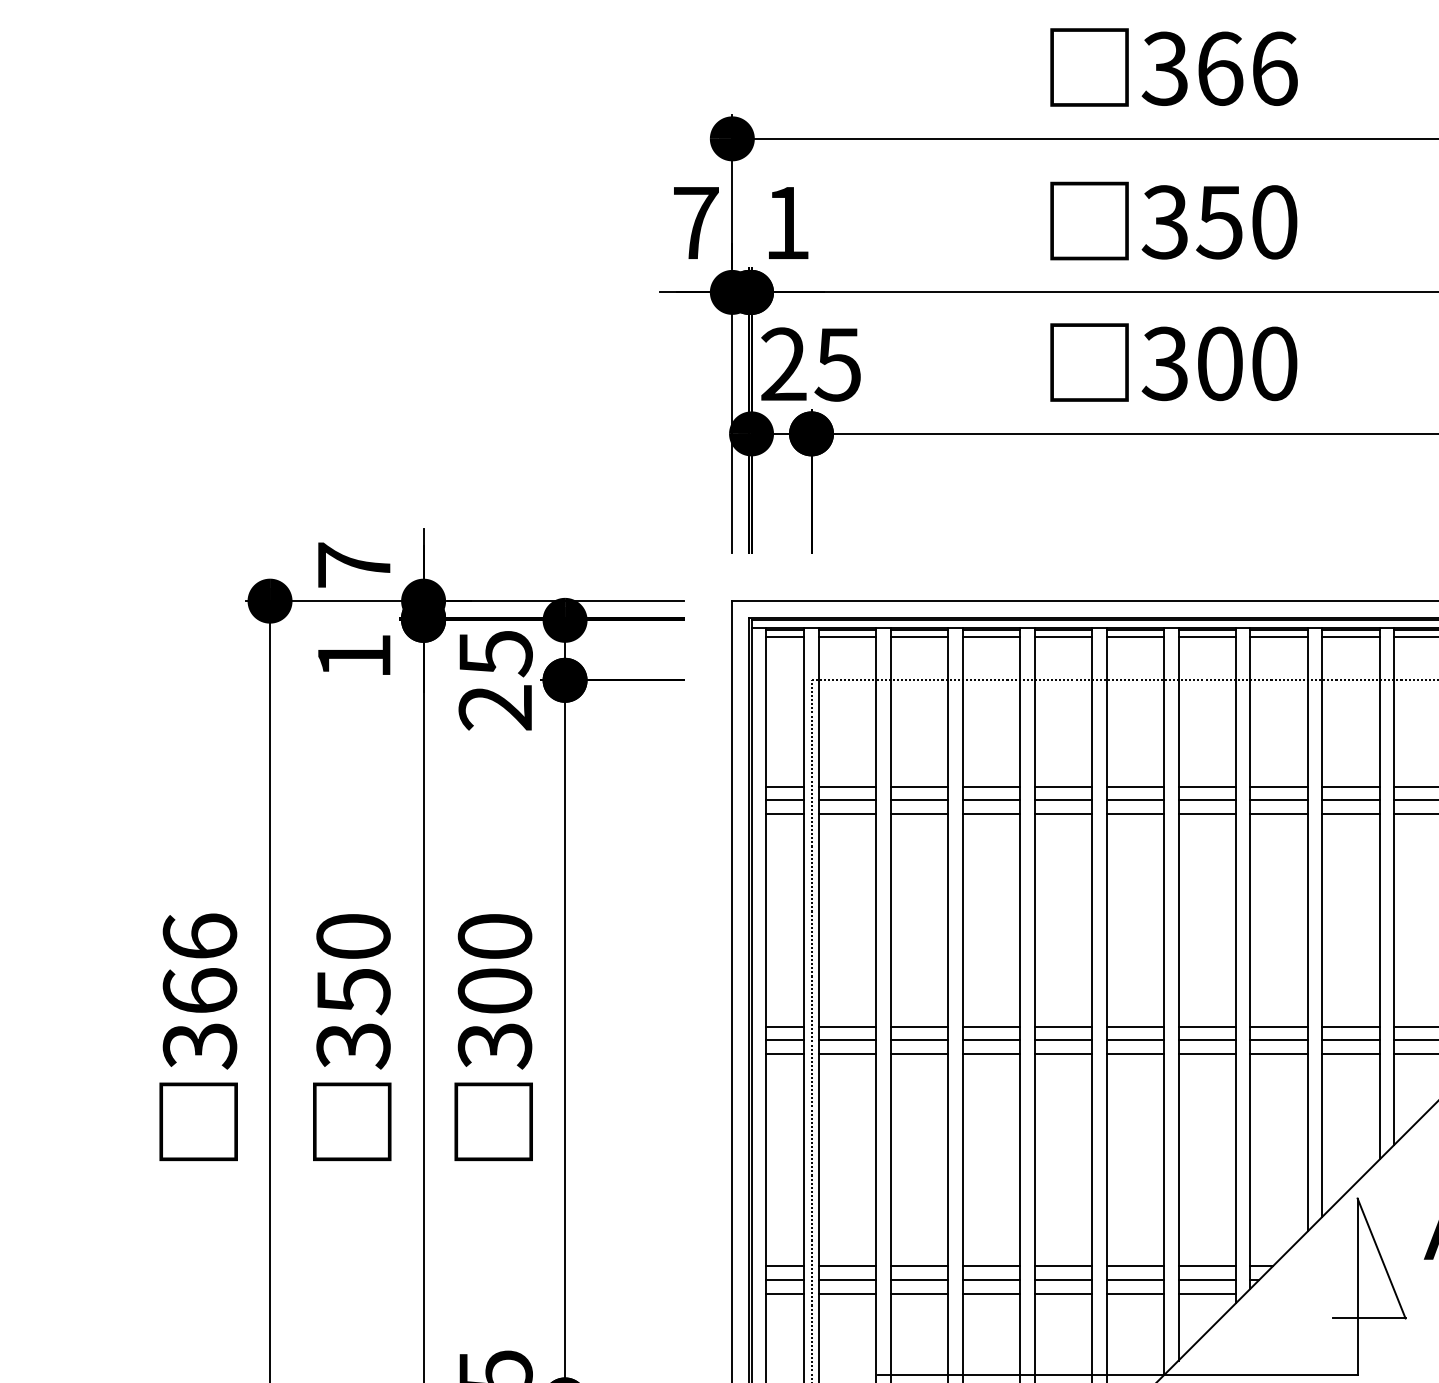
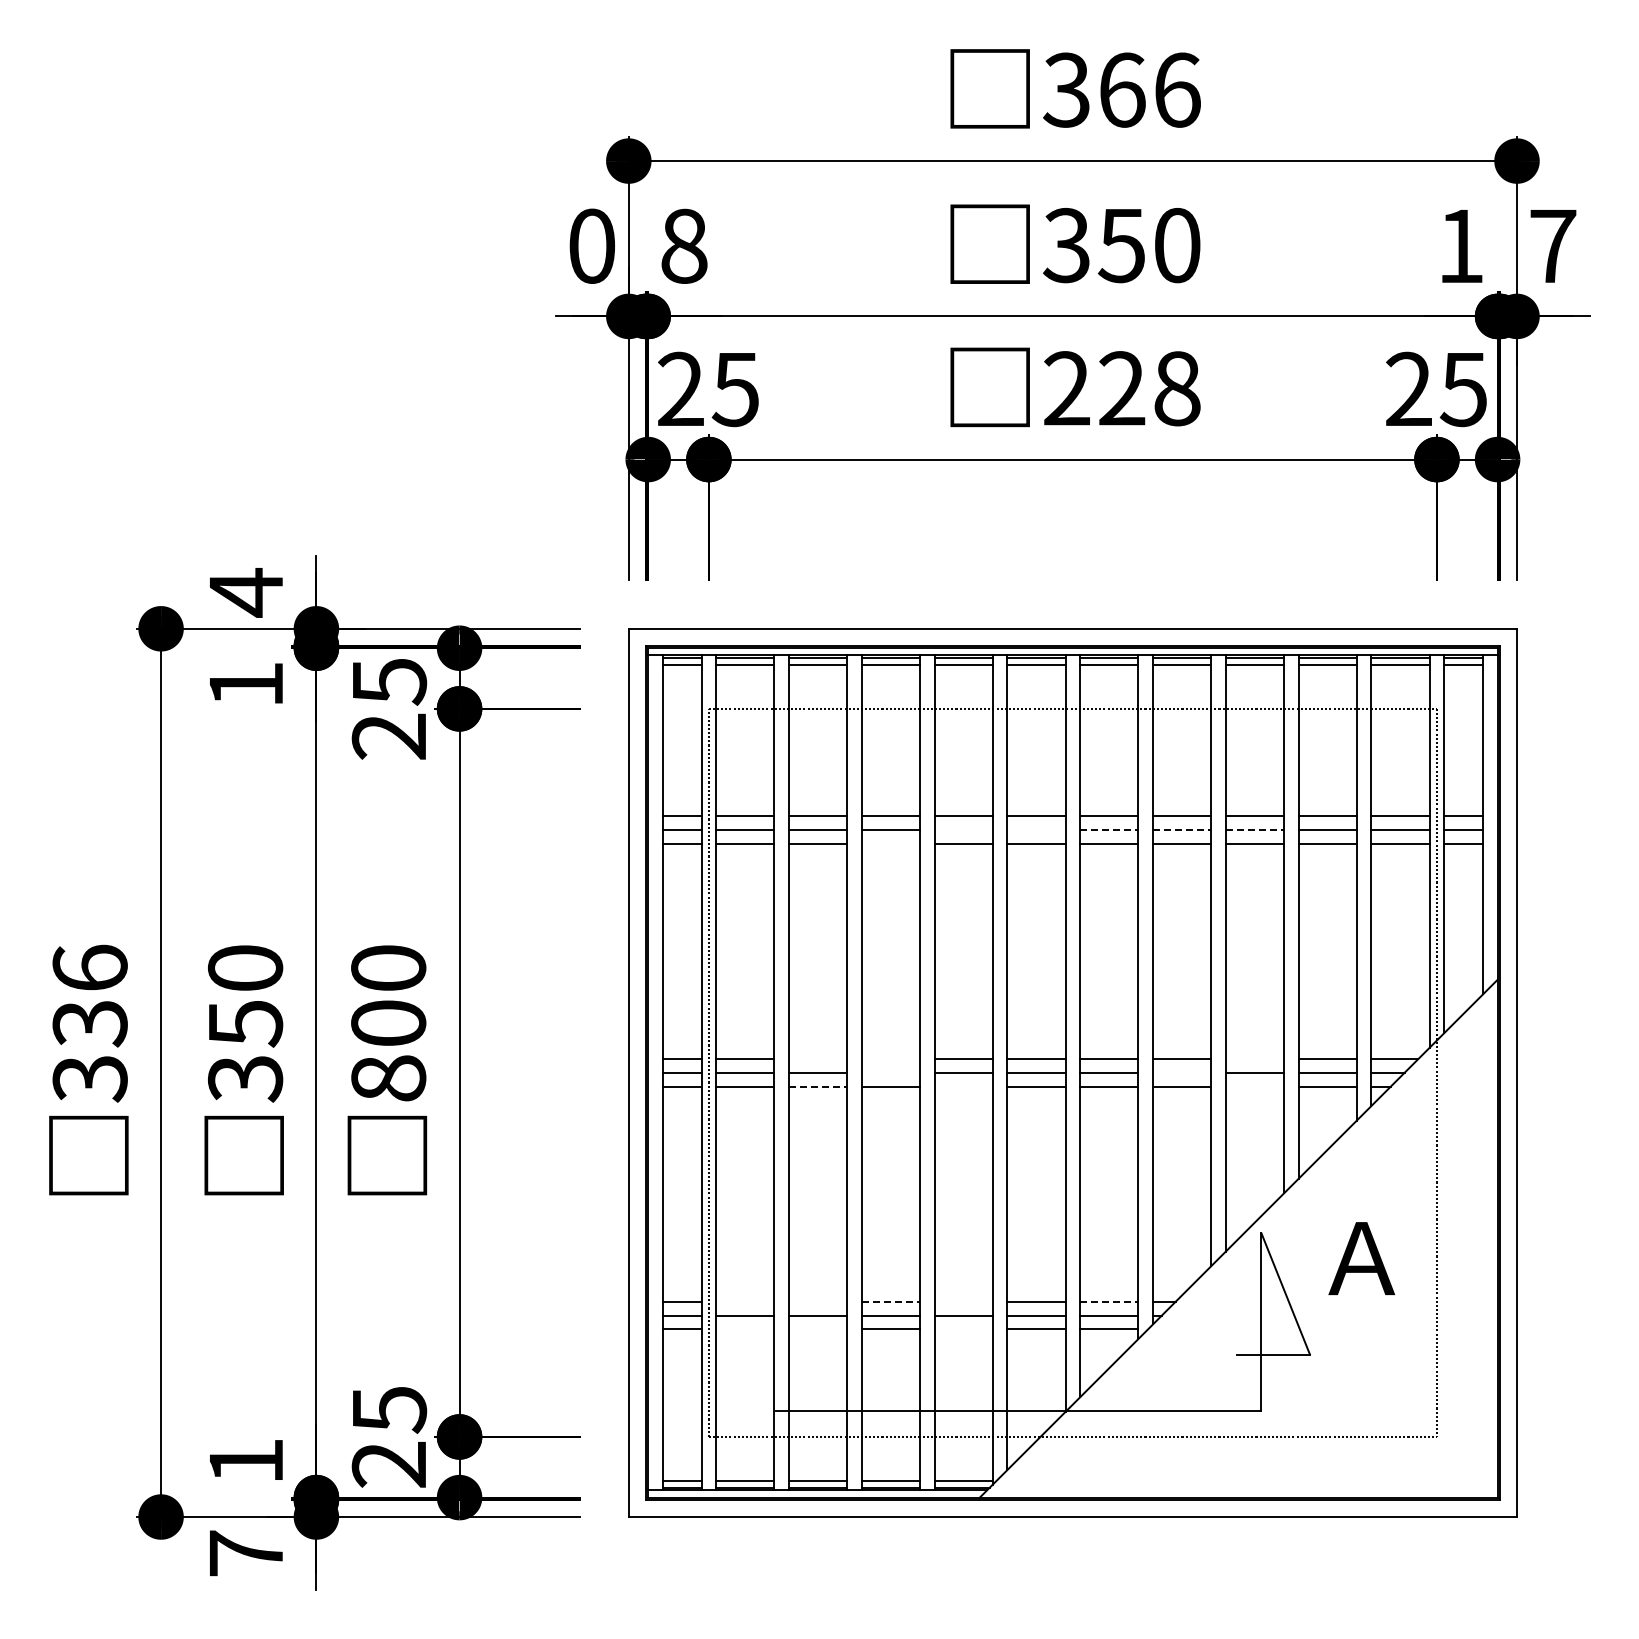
text: (696, 222) -> (592, 245), 7 -> 0
text: (787, 222) -> (684, 245), 1 -> 8
text: (1219, 363) -> (1121, 388), 300 -> 228
text: (354, 565) -> (246, 592), 7 -> 4
line: (1063, 800) -> (963, 830), removed
line: (1135, 800) -> (1036, 830), removed
line: (1207, 800) -> (1109, 830), solid -> dashed
line: (1279, 800) -> (1182, 830), solid -> dashed
line: (1351, 800) -> (1255, 830), solid -> dashed
line: (991, 813) -> (890, 843), removed
text: (199, 991) -> (89, 1023), 366 -> 336
line: (918, 1026) -> (817, 1059), removed
line: (991, 1026) -> (890, 1059), removed
line: (1350, 1026) -> (1254, 1059), removed
line: (991, 1039) -> (890, 1072), removed
line: (1278, 1039) -> (1181, 1072), removed
text: (494, 1045) -> (388, 1078), 300 -> 800
line: (919, 1053) -> (818, 1086), solid -> dashed
line: (1063, 1053) -> (963, 1086), removed
line: (1350, 1053) -> (1254, 1086), removed
line: (847, 1266) -> (745, 1301), removed
line: (918, 1266) -> (817, 1301), removed
line: (992, 1266) -> (891, 1301), solid -> dashed
line: (1063, 1266) -> (963, 1301), removed
line: (1207, 1266) -> (1109, 1301), solid -> dashed
line: (847, 1293) -> (745, 1329), removed
line: (918, 1293) -> (817, 1329), removed
line: (1063, 1293) -> (963, 1329), removed

